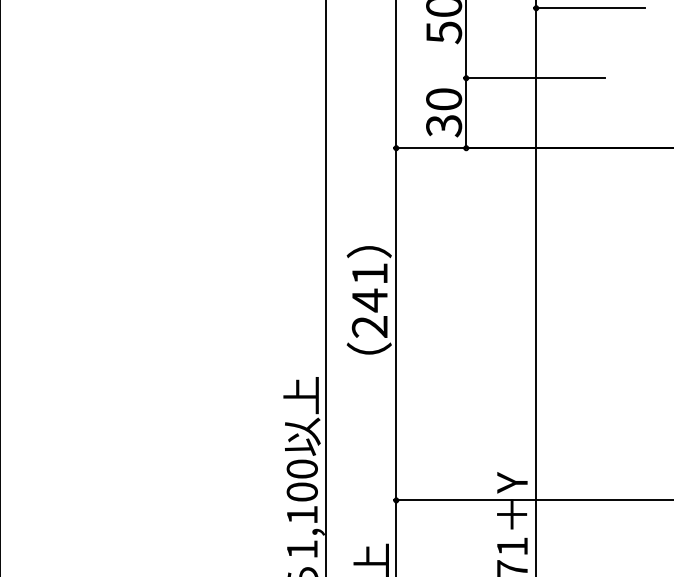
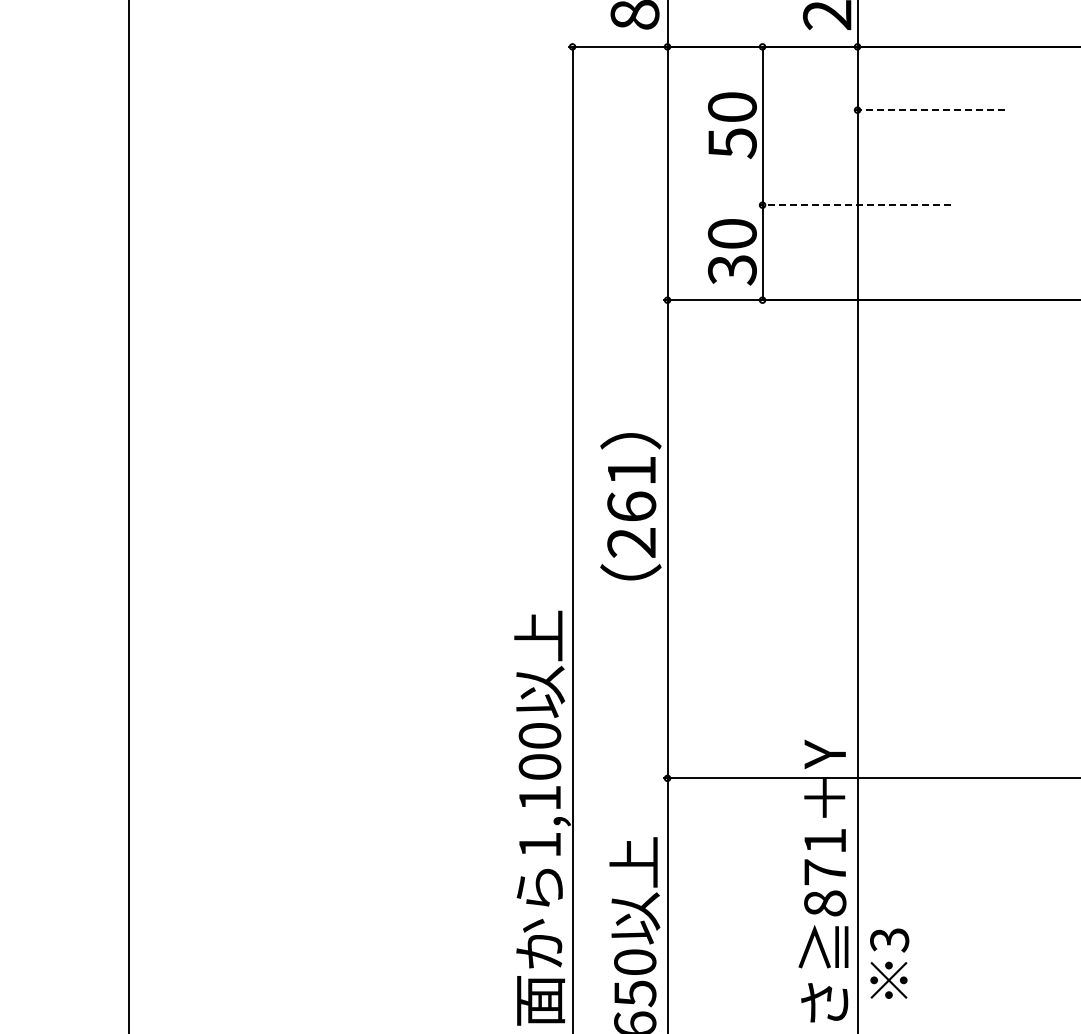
line: (589, 8) -> (929, 110), solid -> dashed
line: (534, 78) -> (855, 205), solid -> dashed
text: (369, 300) -> (631, 506), 241 -> 261

